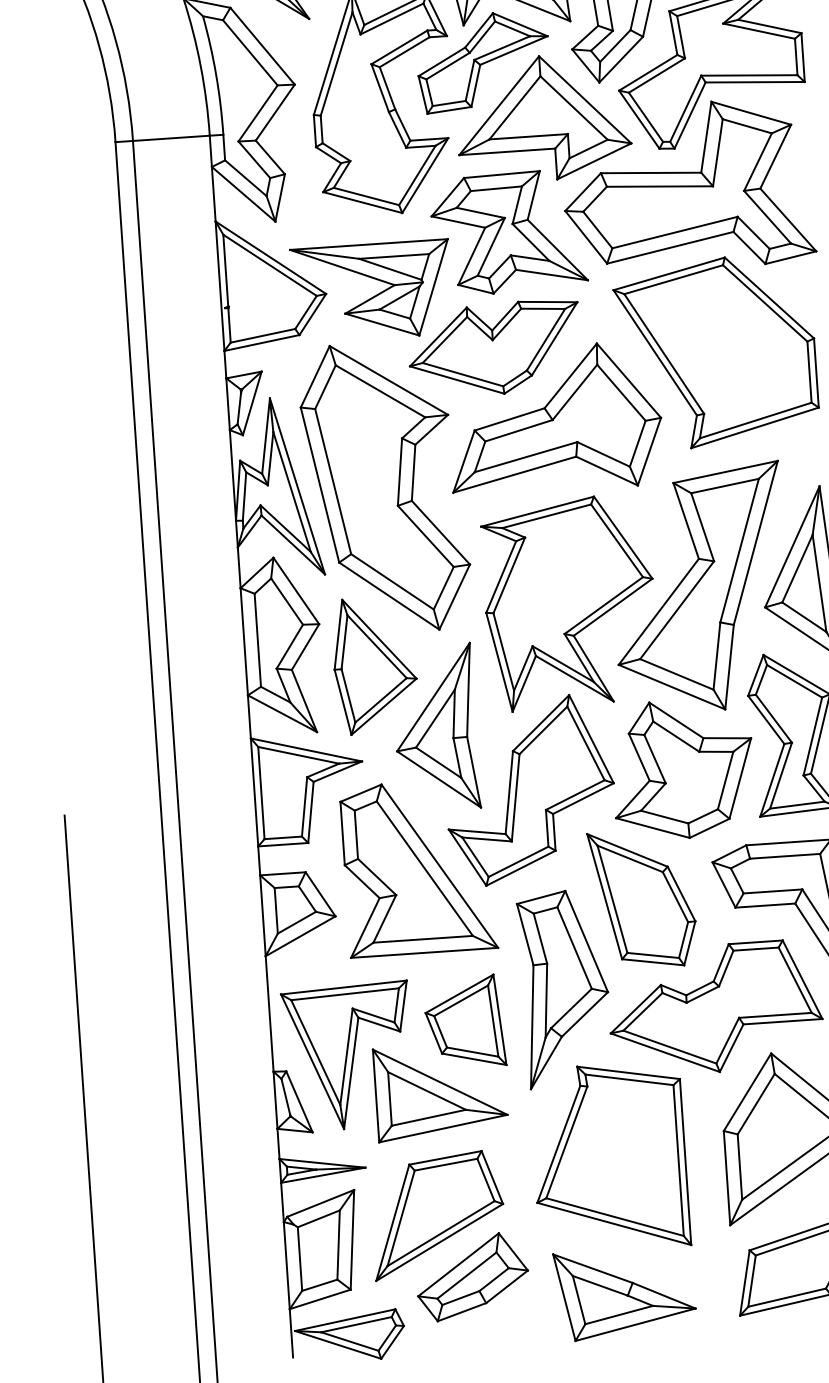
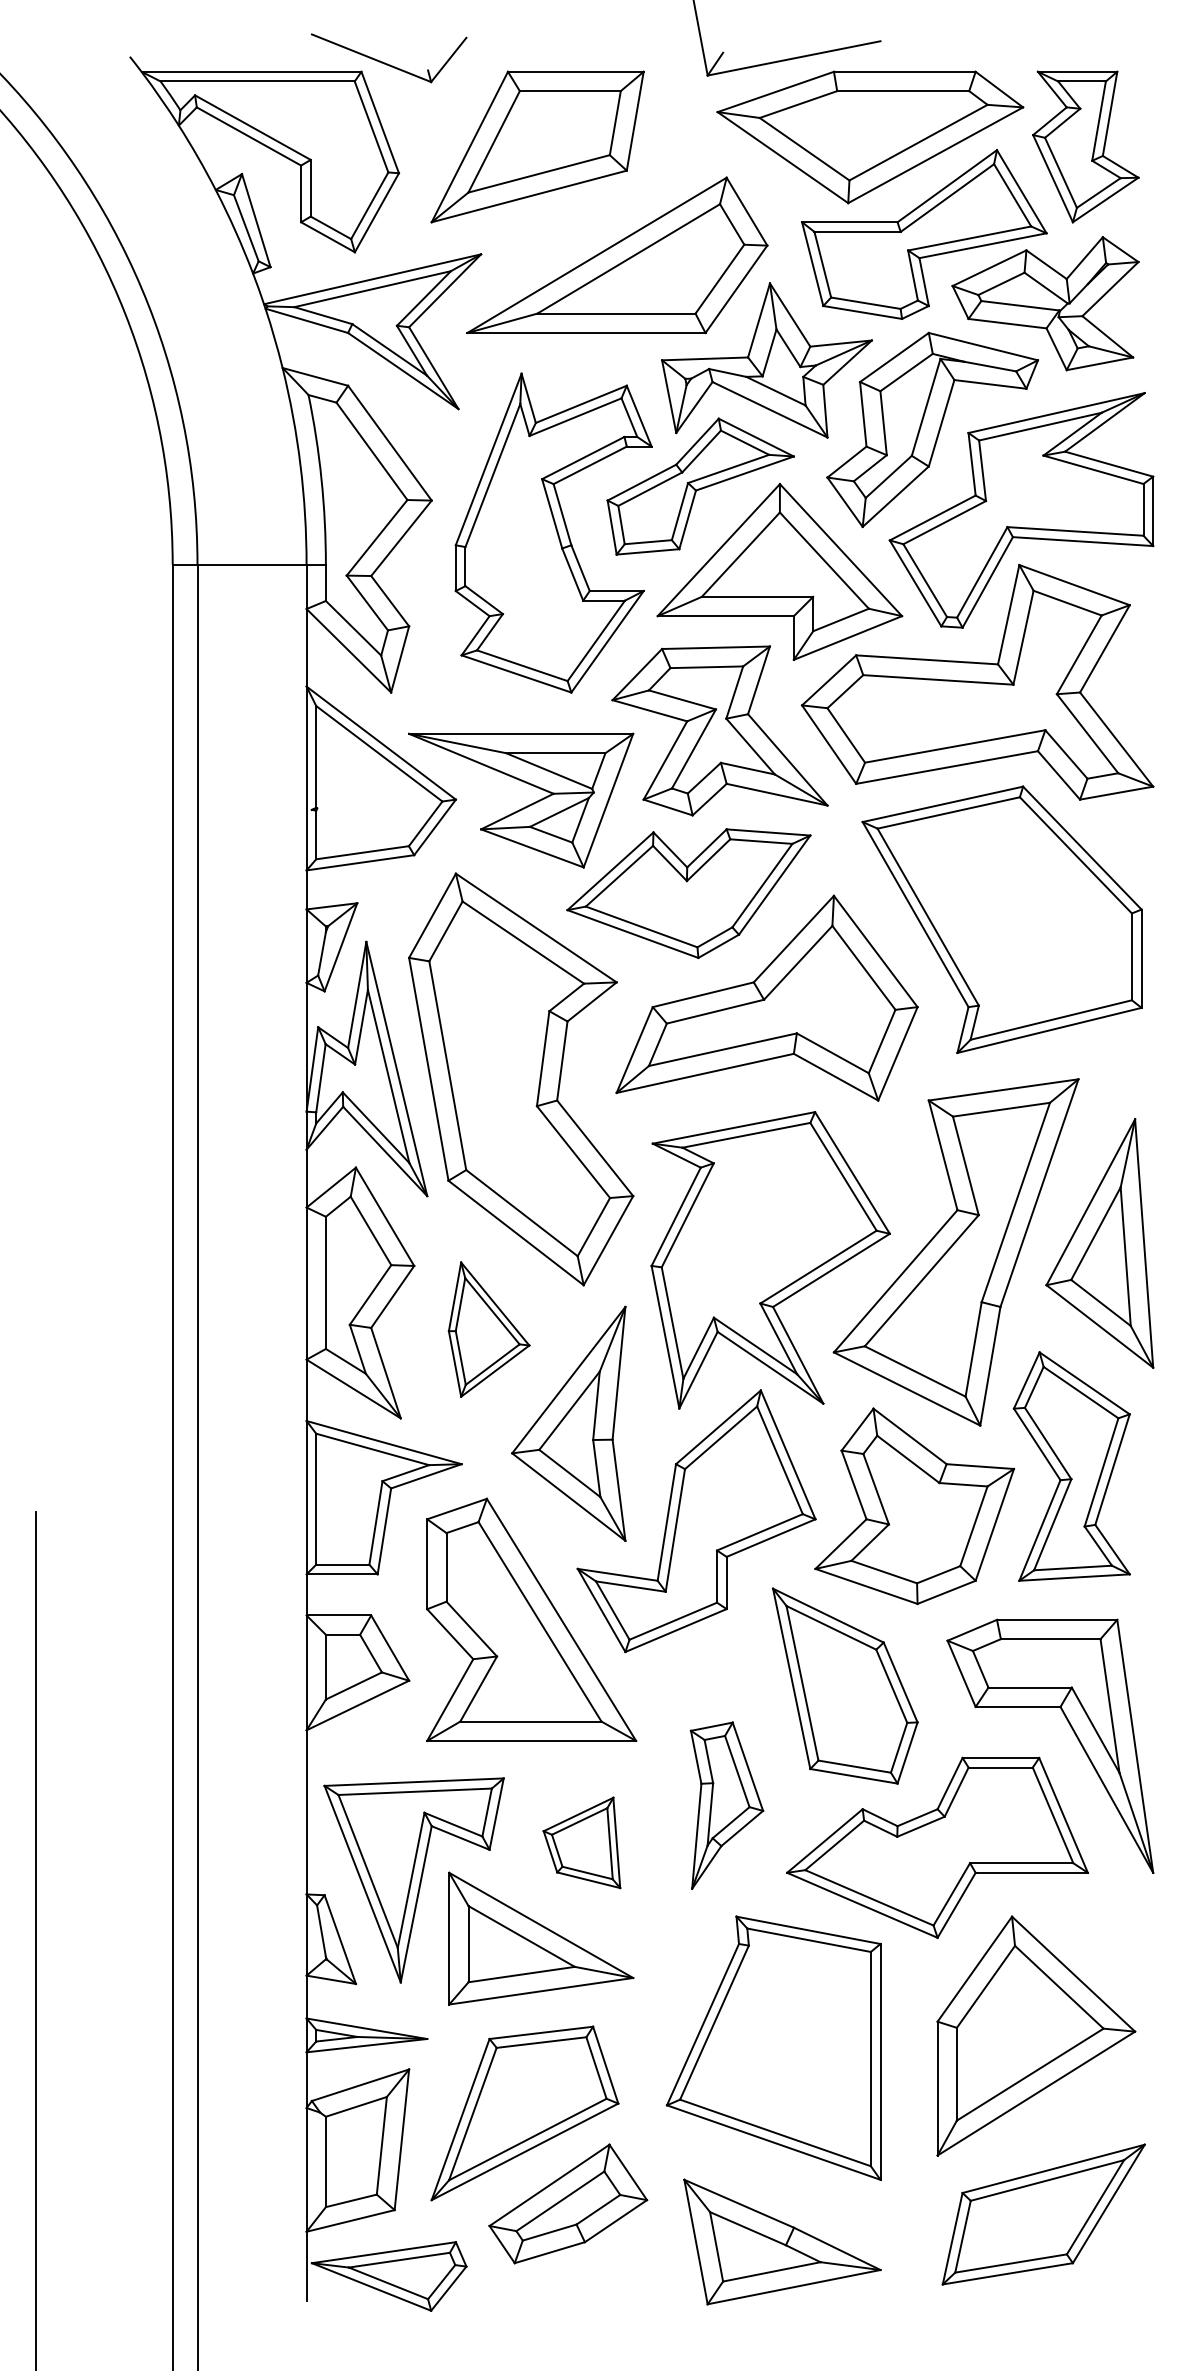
part: (374, 665) -> (488, 1329), size x0.7
part: (564, 988) -> (726, 1805), size x0.6
part: (464, 1021) -> (581, 1842), size x0.7

